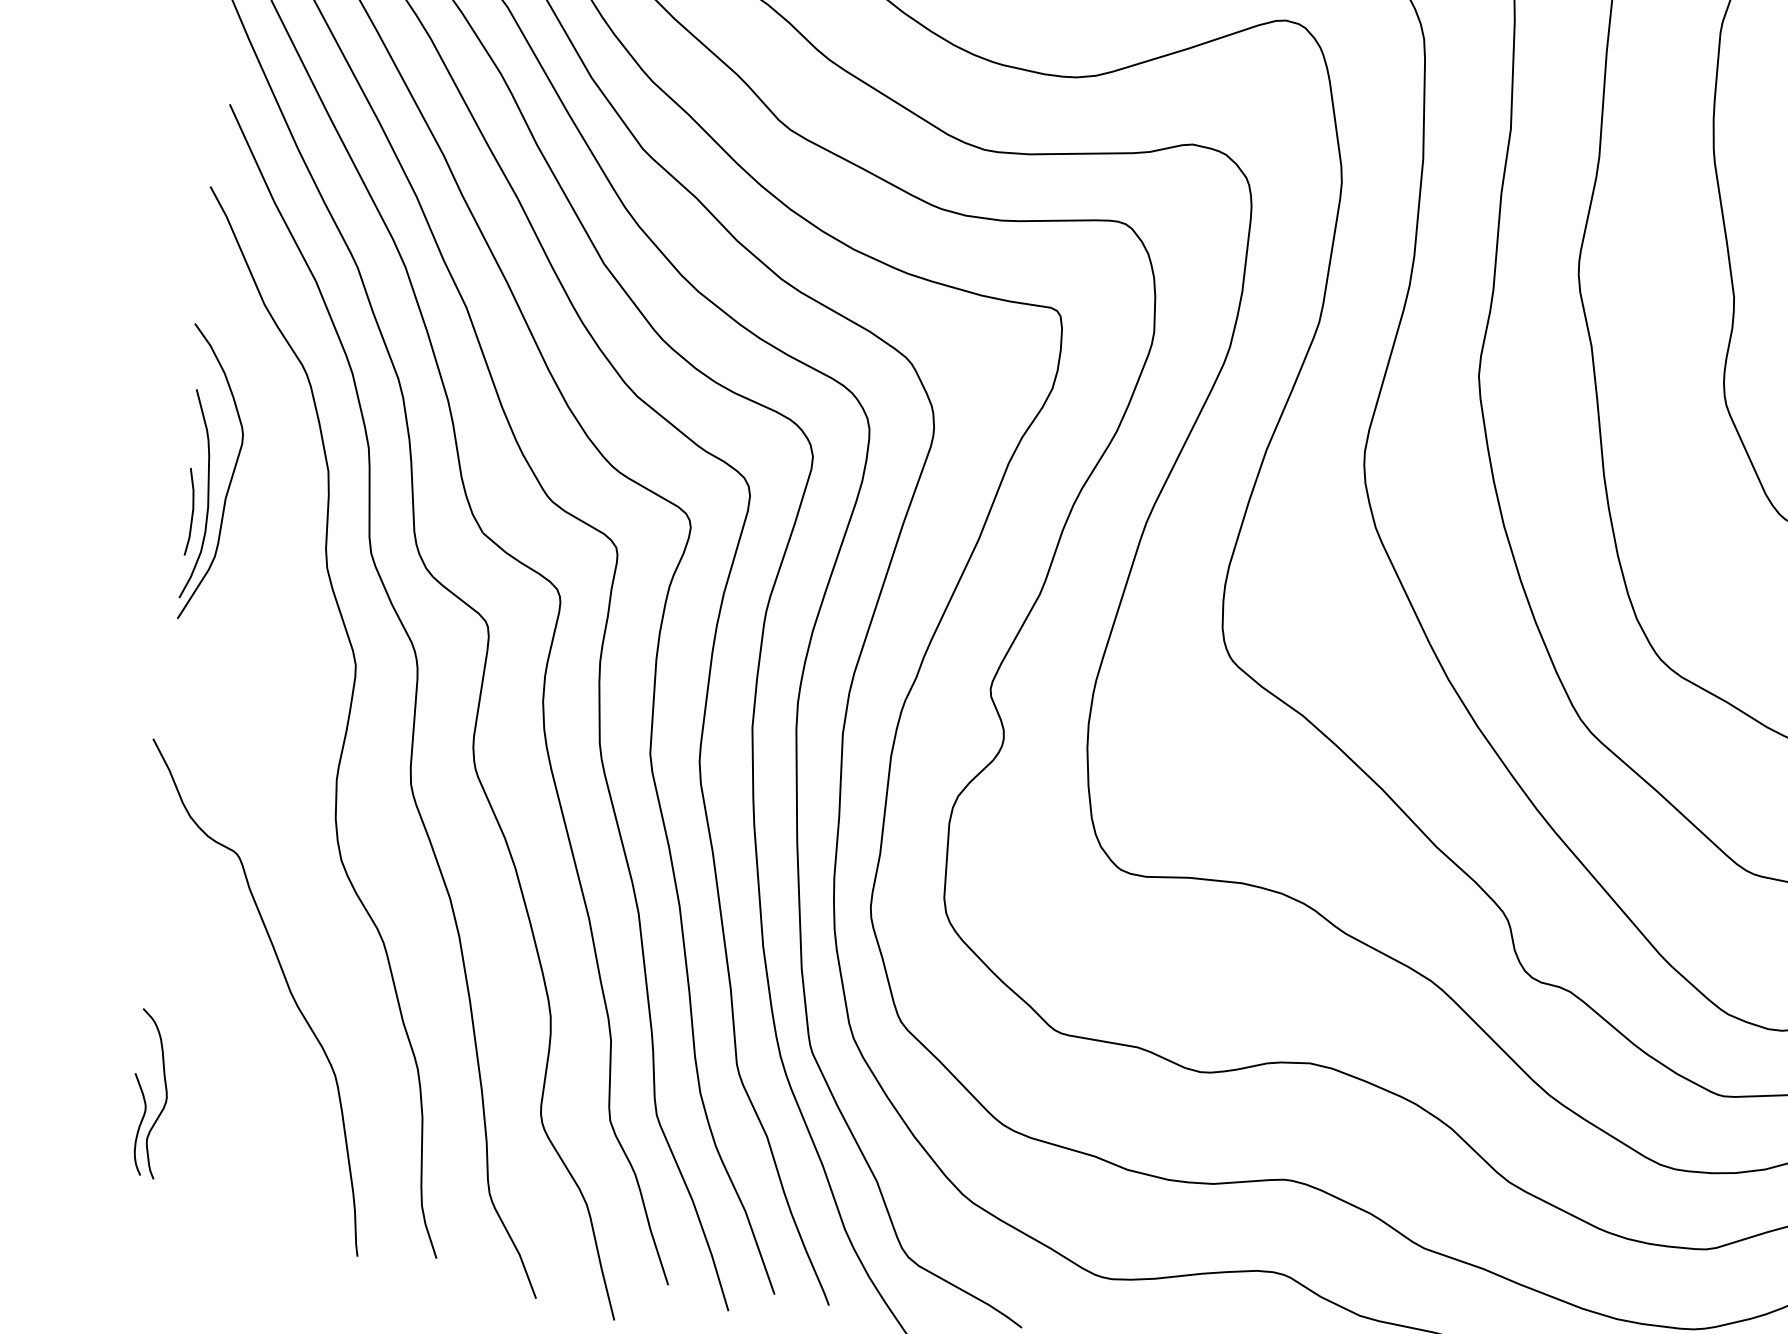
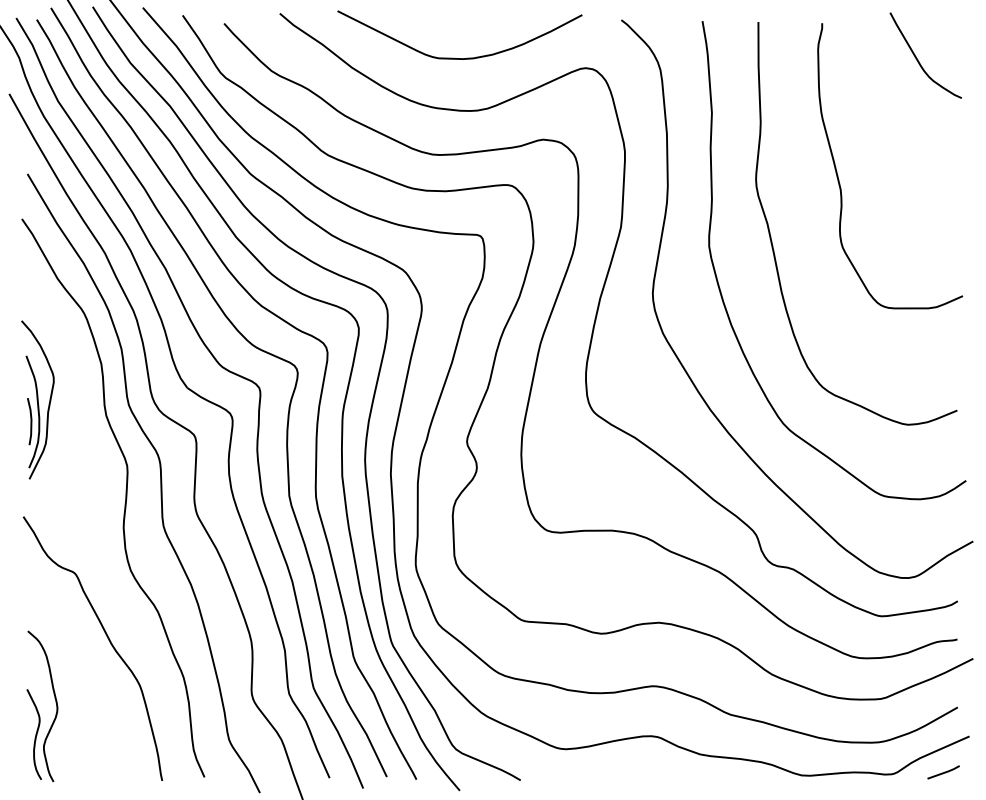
part: (208, 472) -> (37, 399), moved
part: (150, 1092) -> (42, 705), size x1.67

